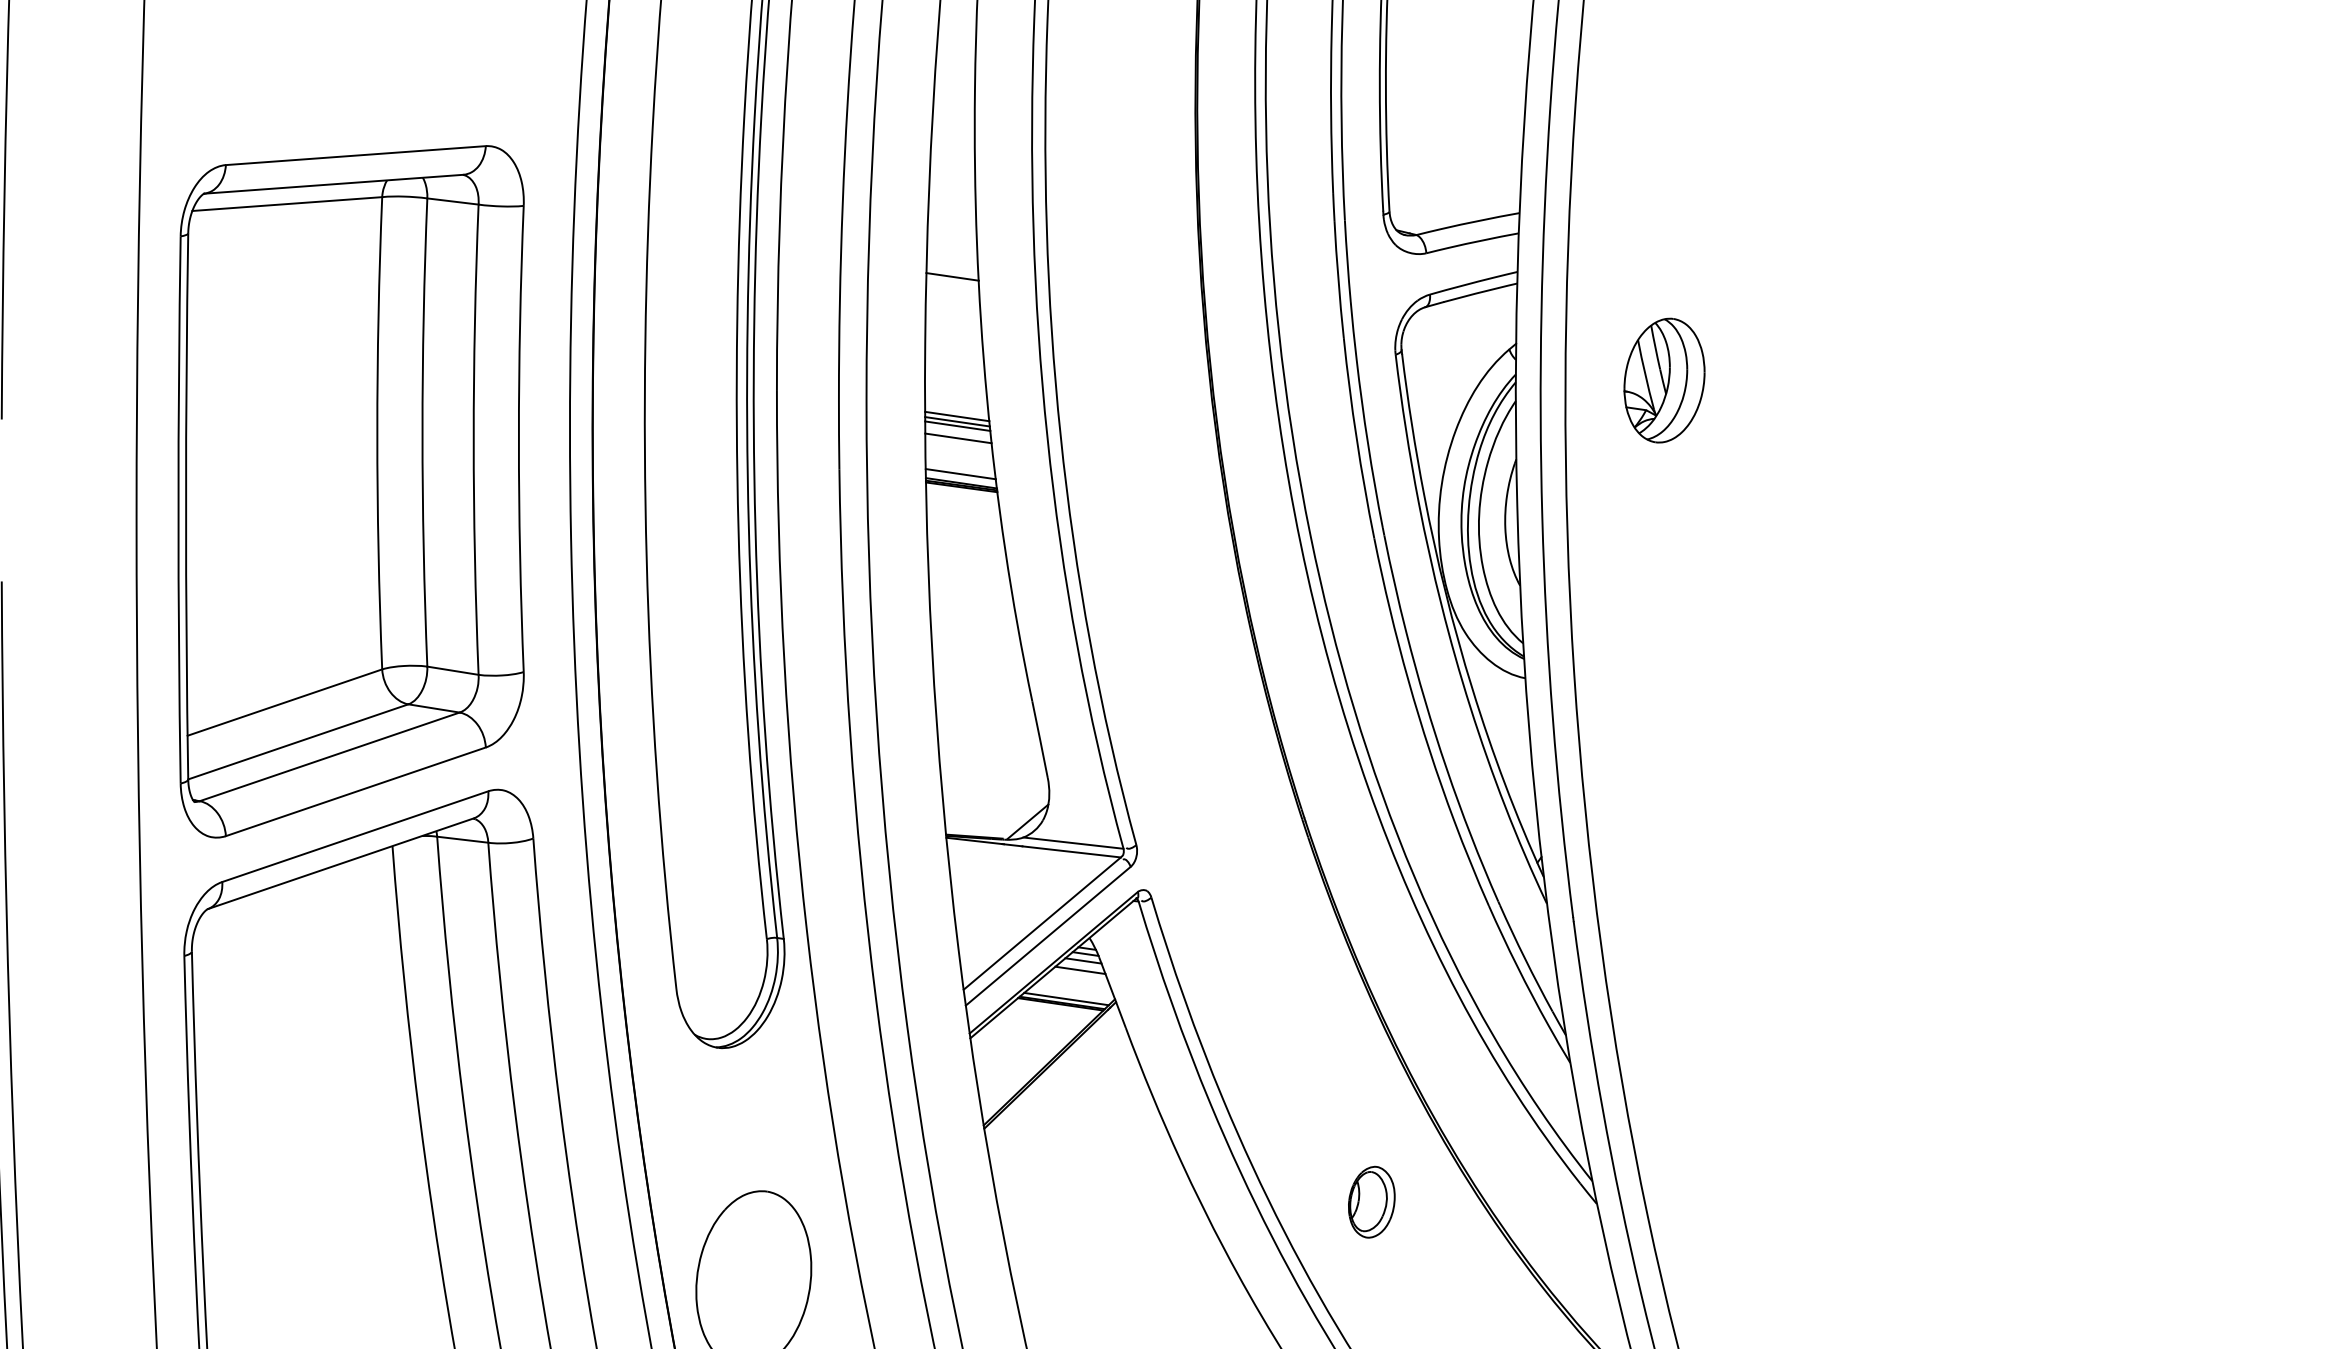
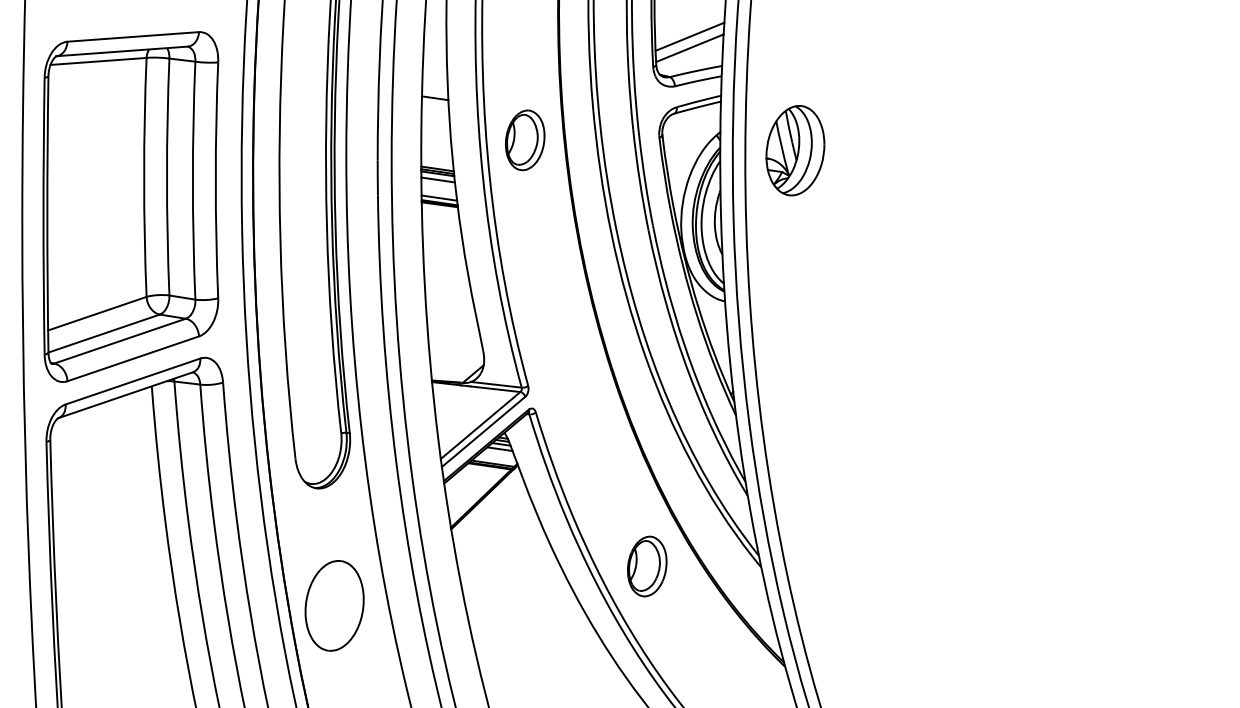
line: (1455, 154) -> (689, 36), added
line: (1455, 178) -> (689, 48), added
part: (1131, 360) -> (525, 140), added
part: (1664, 380) -> (795, 150), size x1.43
part: (1372, 1202) -> (647, 566), size x1.67

